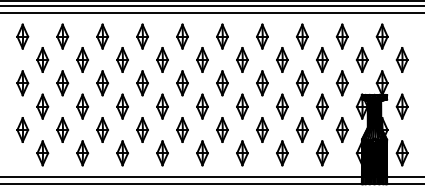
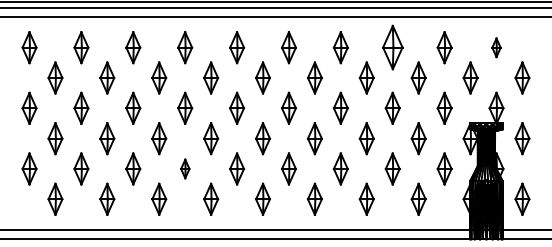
part: (302, 36) -> (392, 47), size x1.4
part: (382, 36) -> (496, 47), size x0.6
part: (142, 129) -> (185, 168), size x0.6

